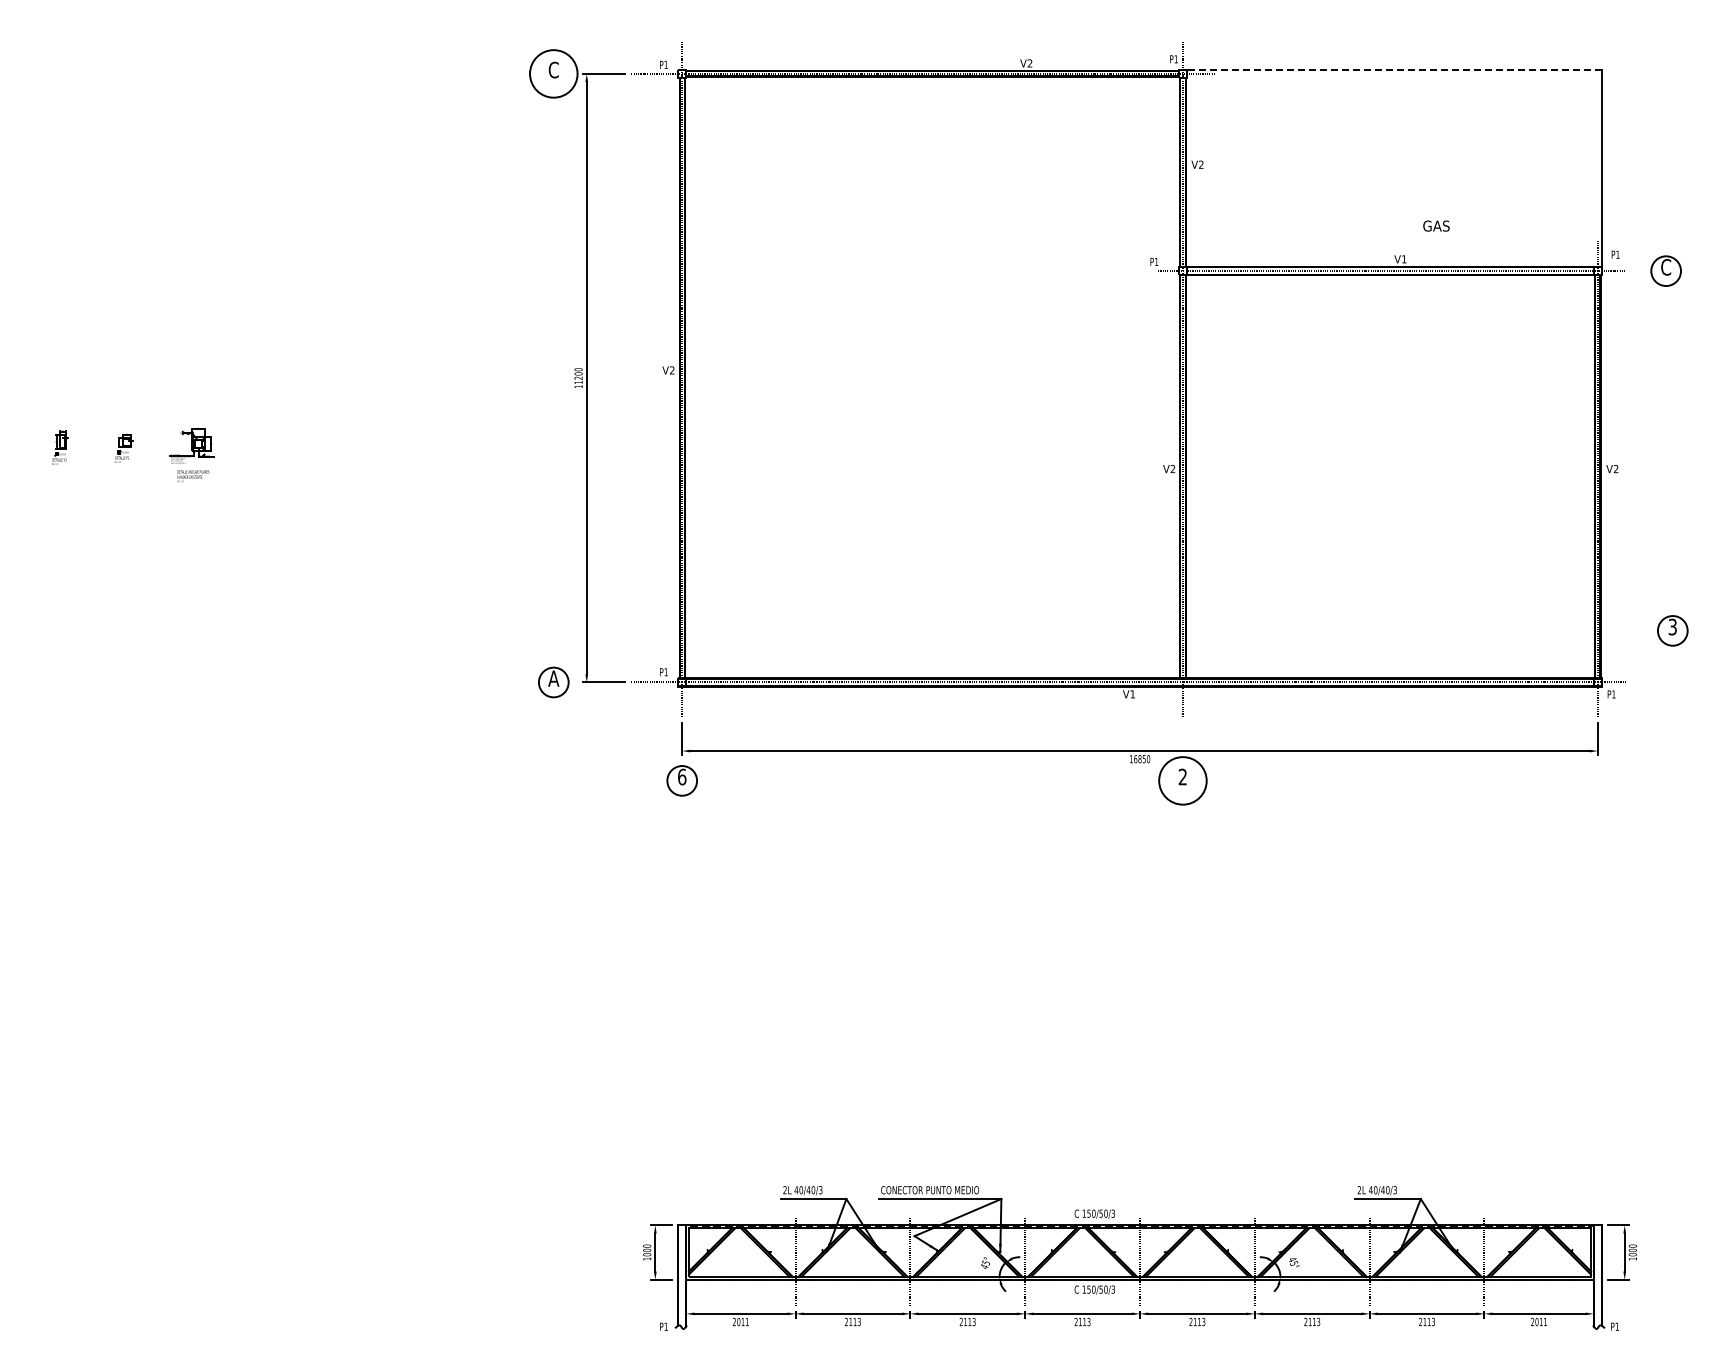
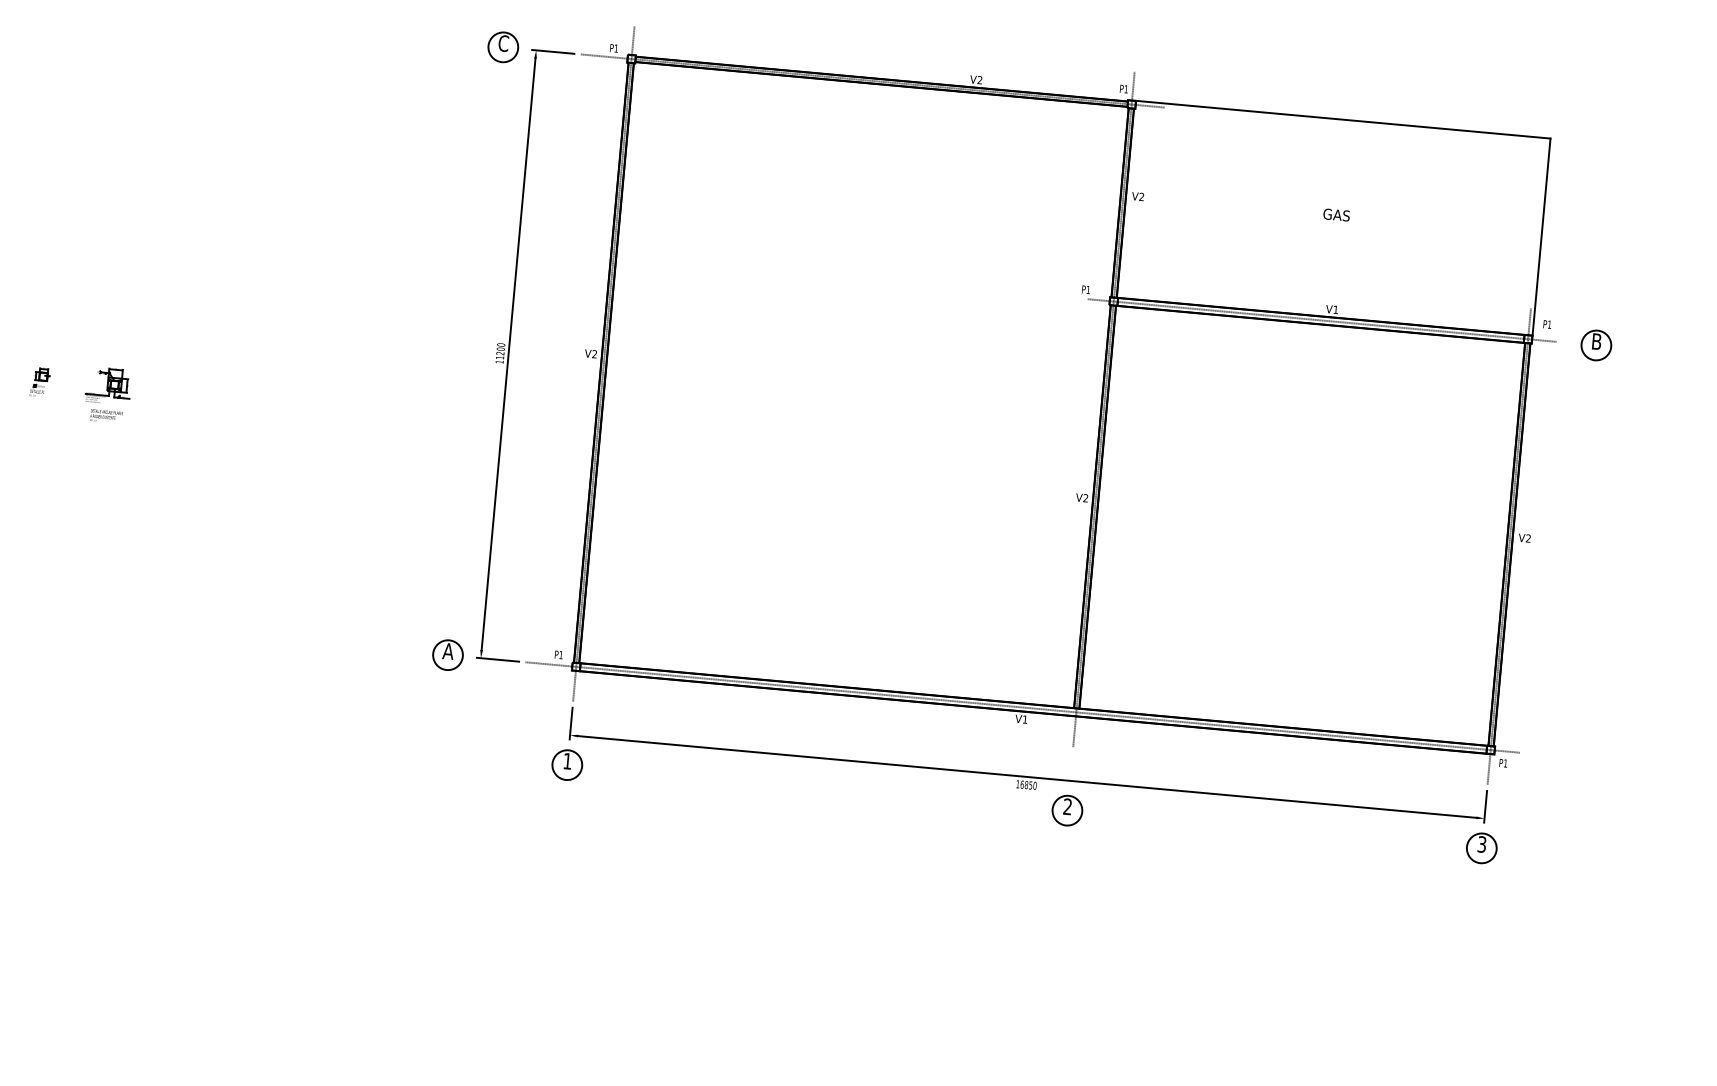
line: (1393, 69) -> (1342, 119), dashed -> solid
circle: (553, 73) -> (503, 46), size x0.62
text: (1436, 225) -> (1336, 214), moved
text: (1666, 267) -> (1597, 341), C -> B
part: (1672, 630) -> (1481, 847), moved
text: (682, 776) -> (568, 760), 6 -> 1
circle: (1182, 780) -> (1067, 810), size x0.62

